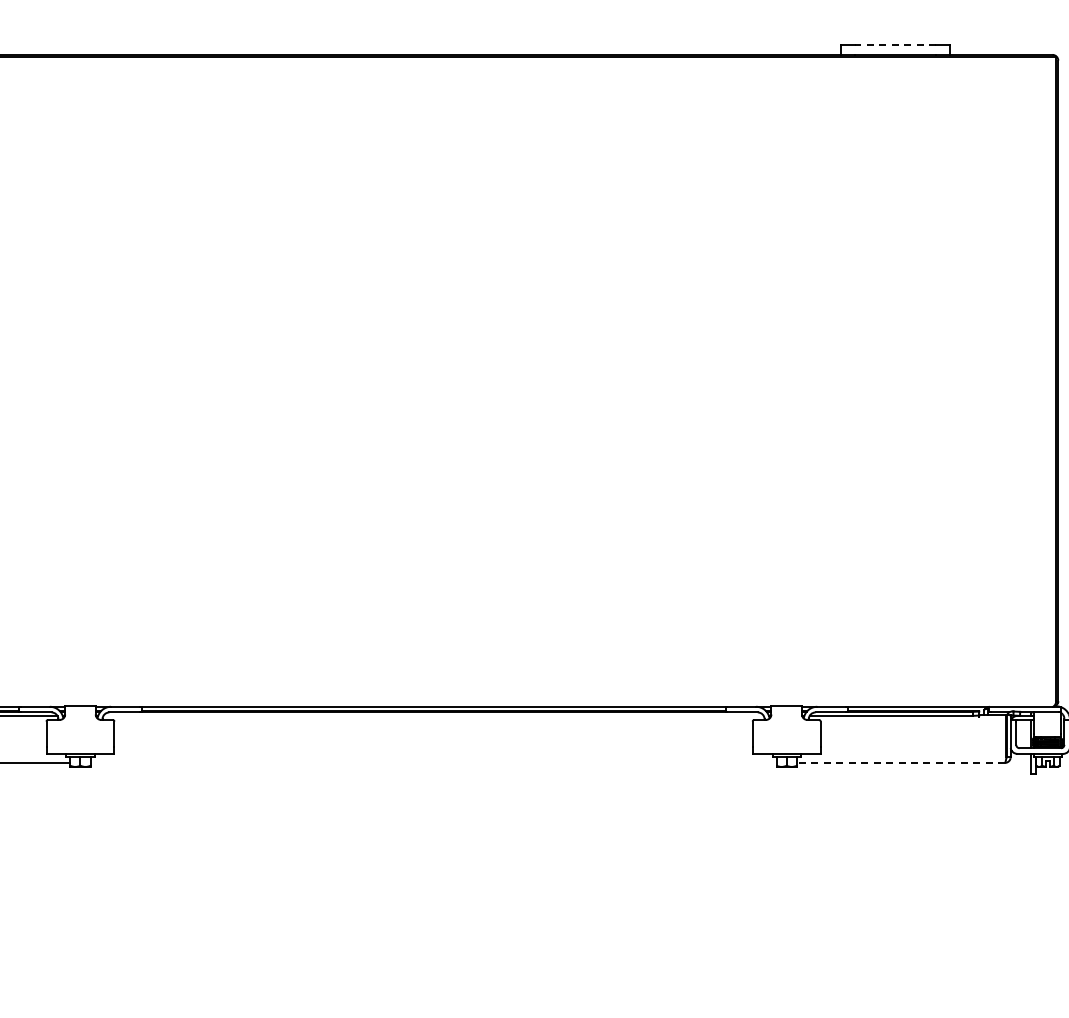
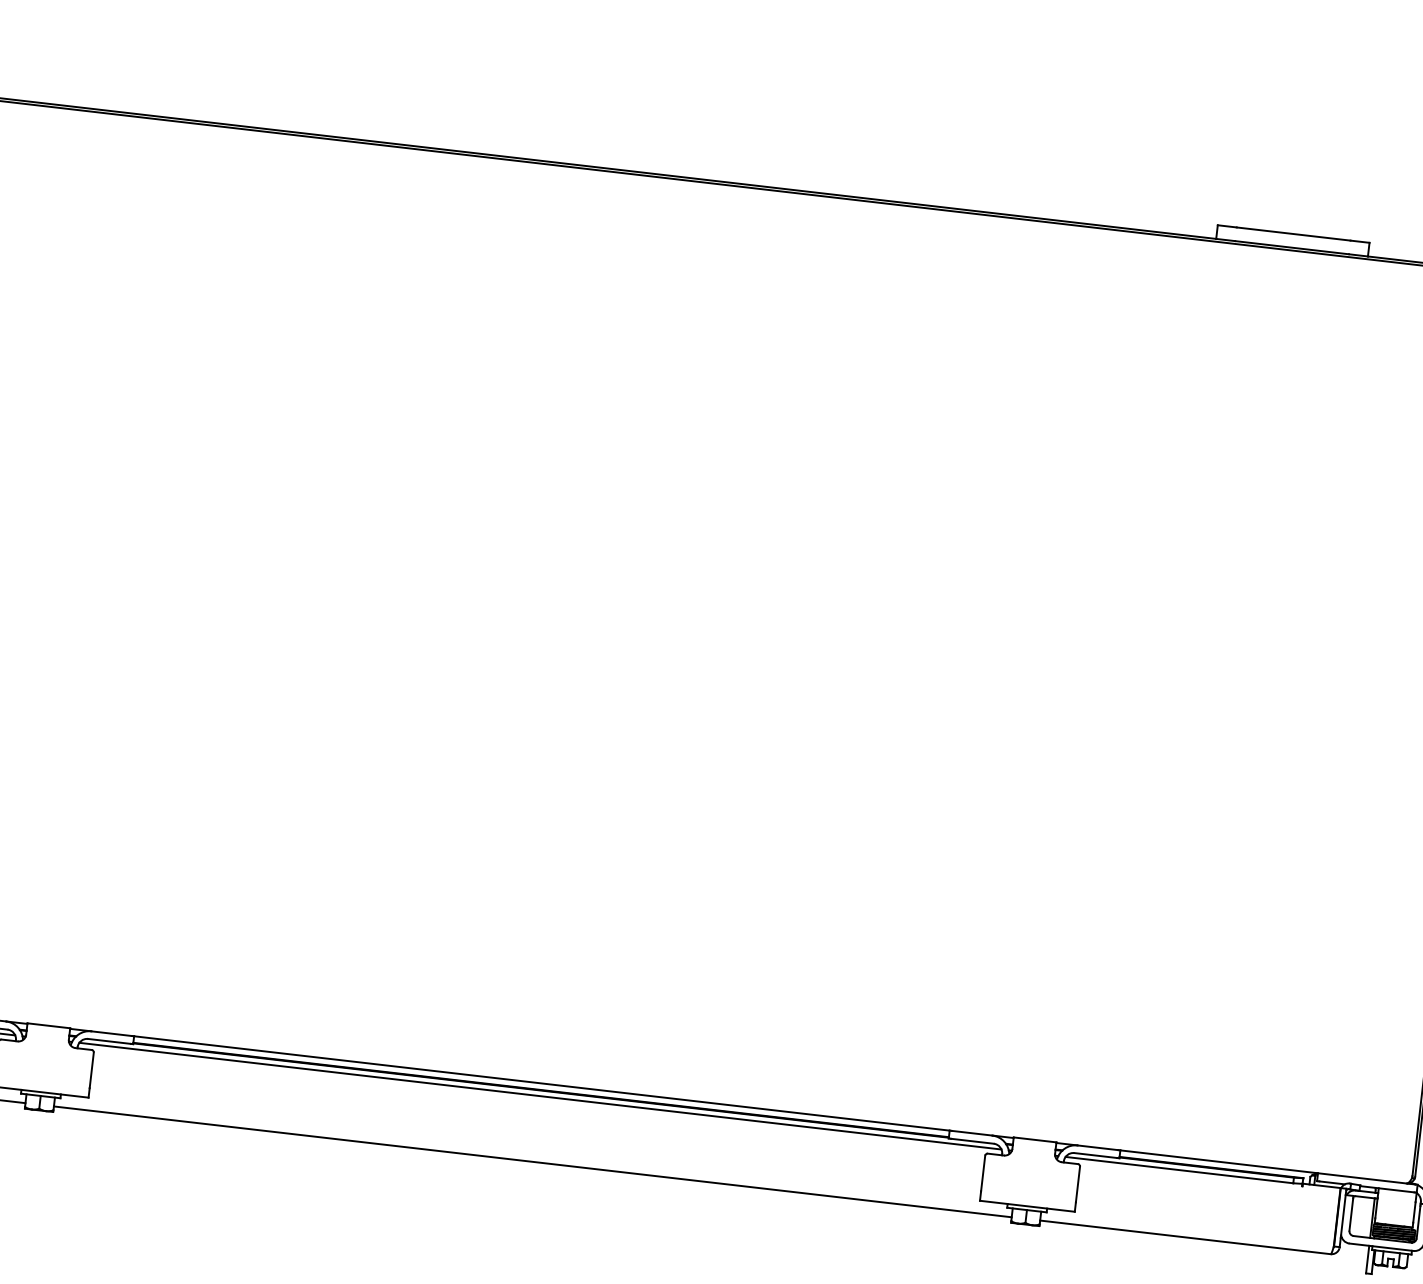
line: (895, 45) -> (1293, 234), dashed -> solid
line: (433, 715) -> (540, 1095), added
line: (433, 762) -> (532, 1161), added
line: (900, 762) -> (1184, 1236), dashed -> solid

